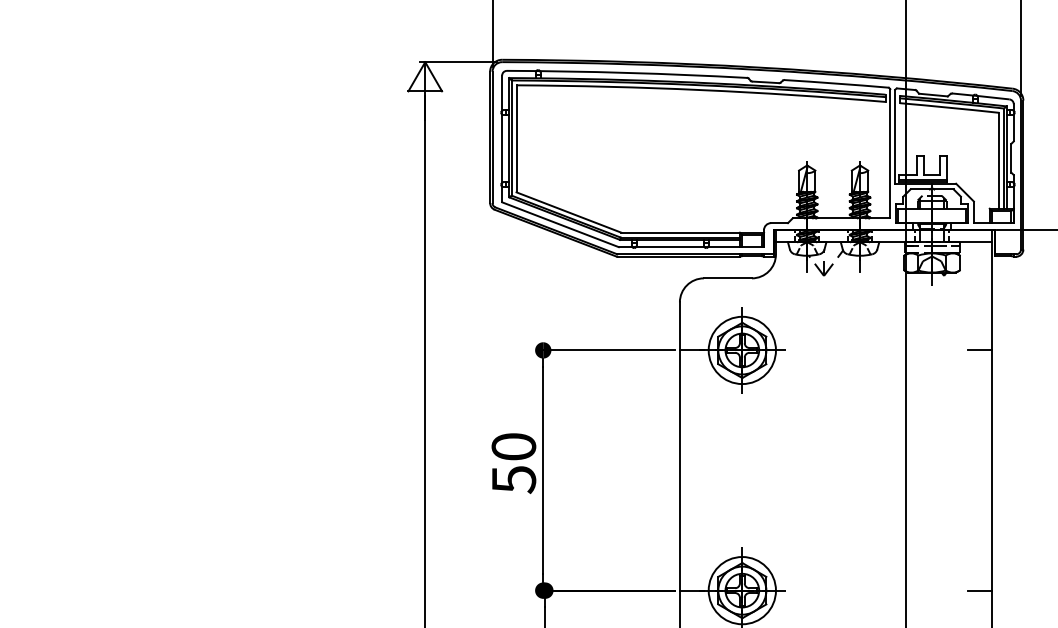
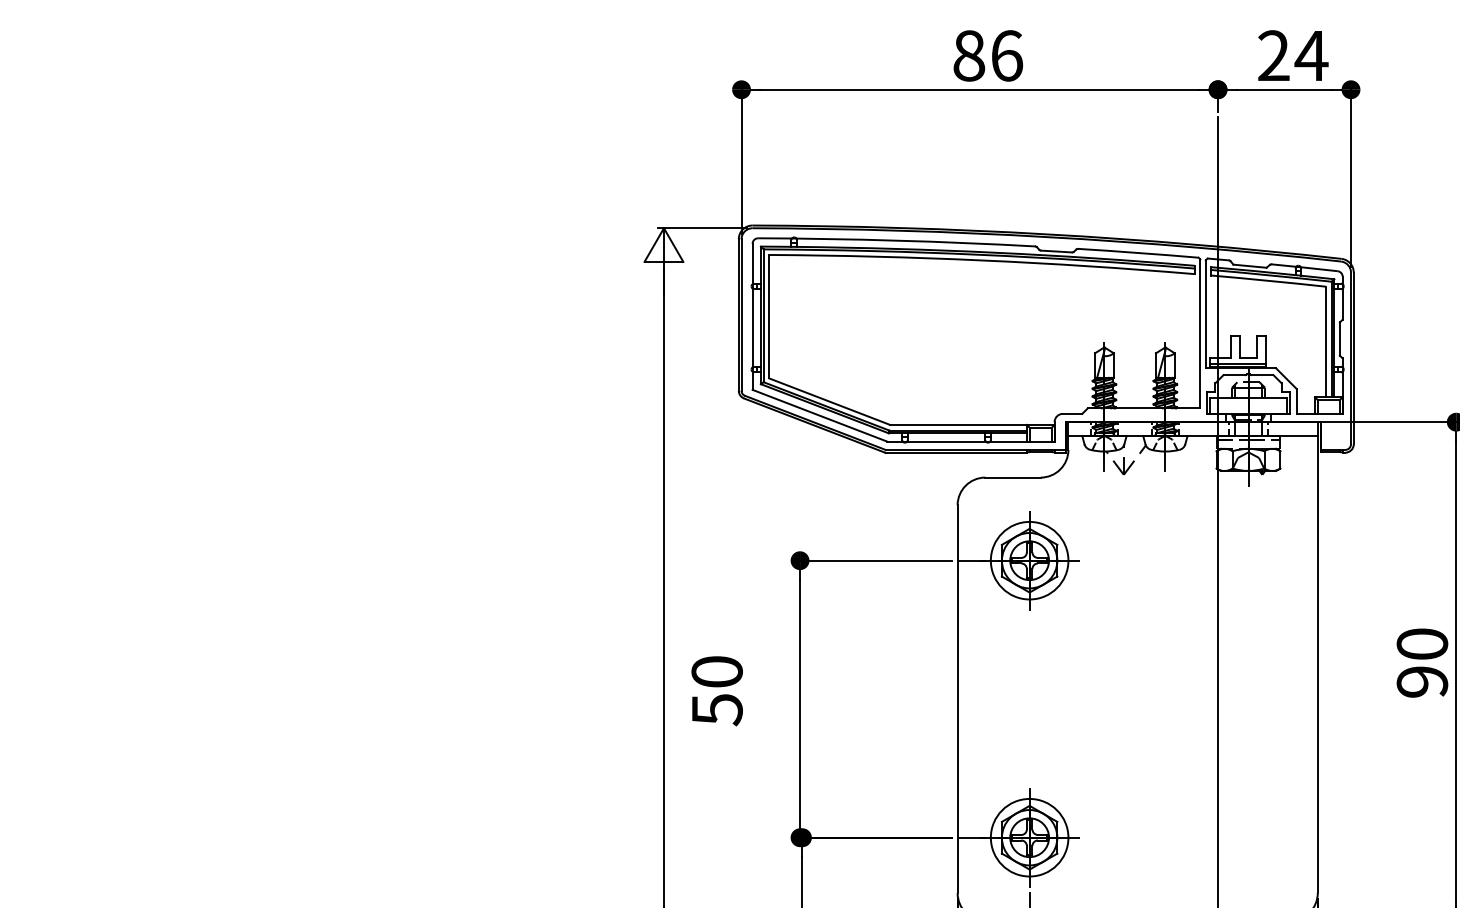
line: (979, 350) -> (1303, 560), removed
text: (513, 463) -> (716, 691), moved
line: (979, 590) -> (1303, 837), removed

